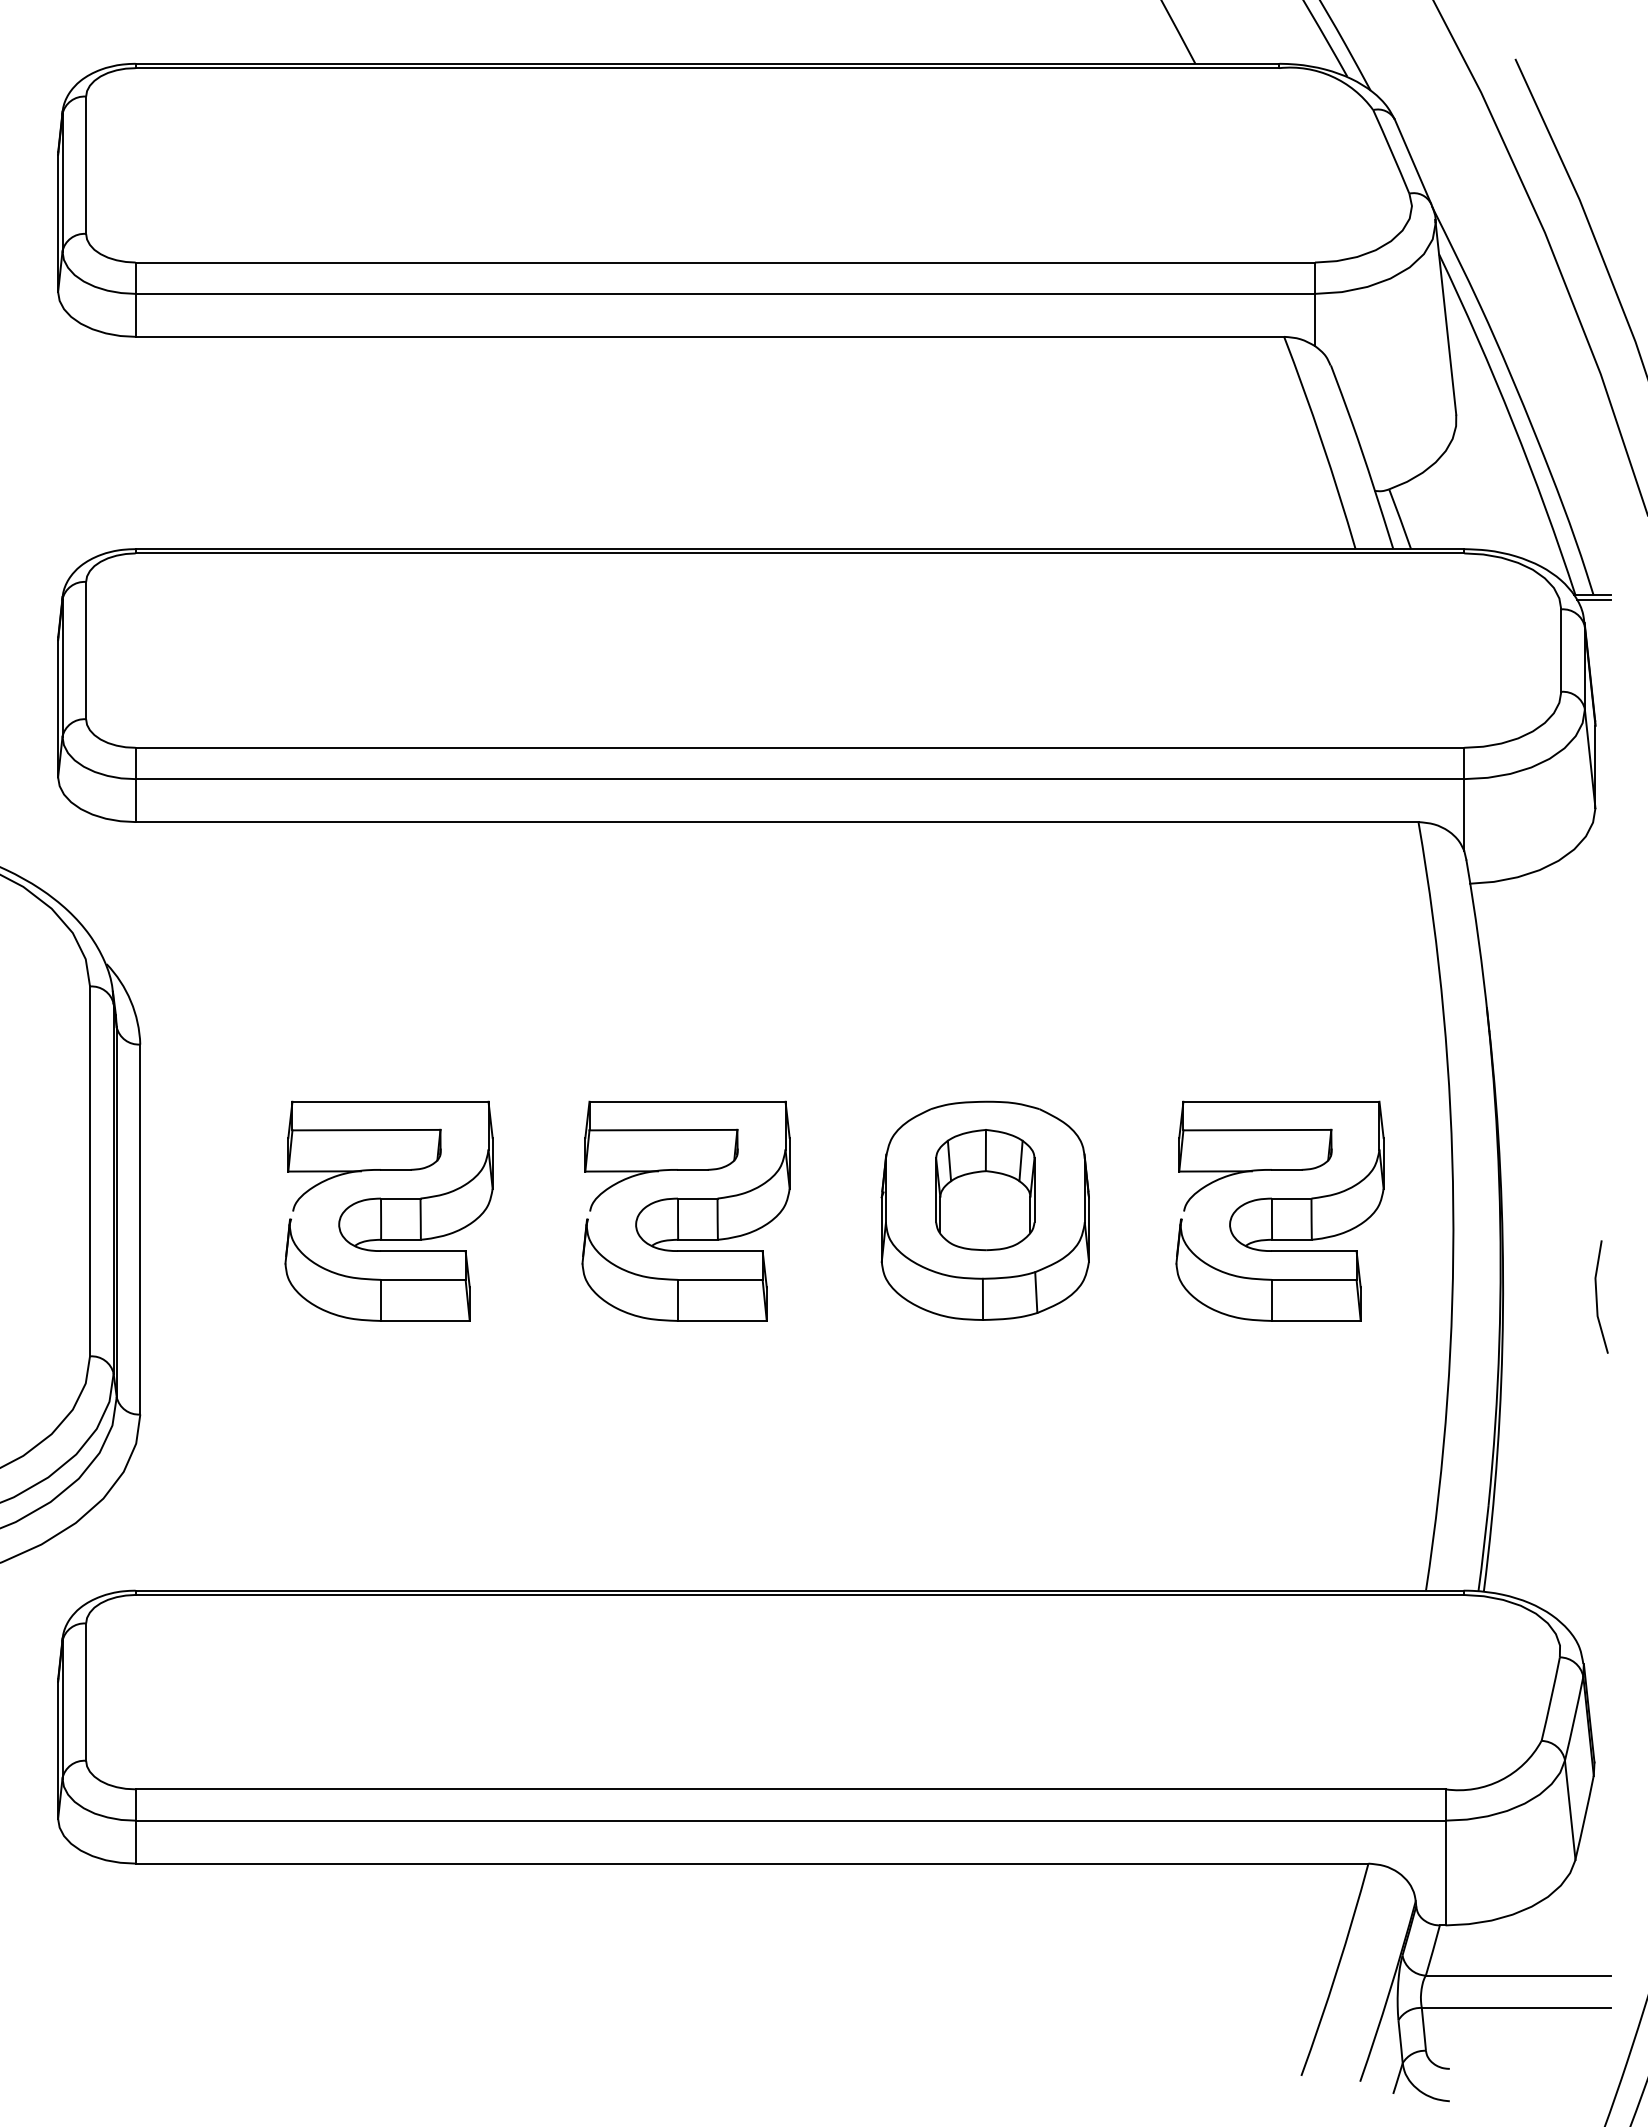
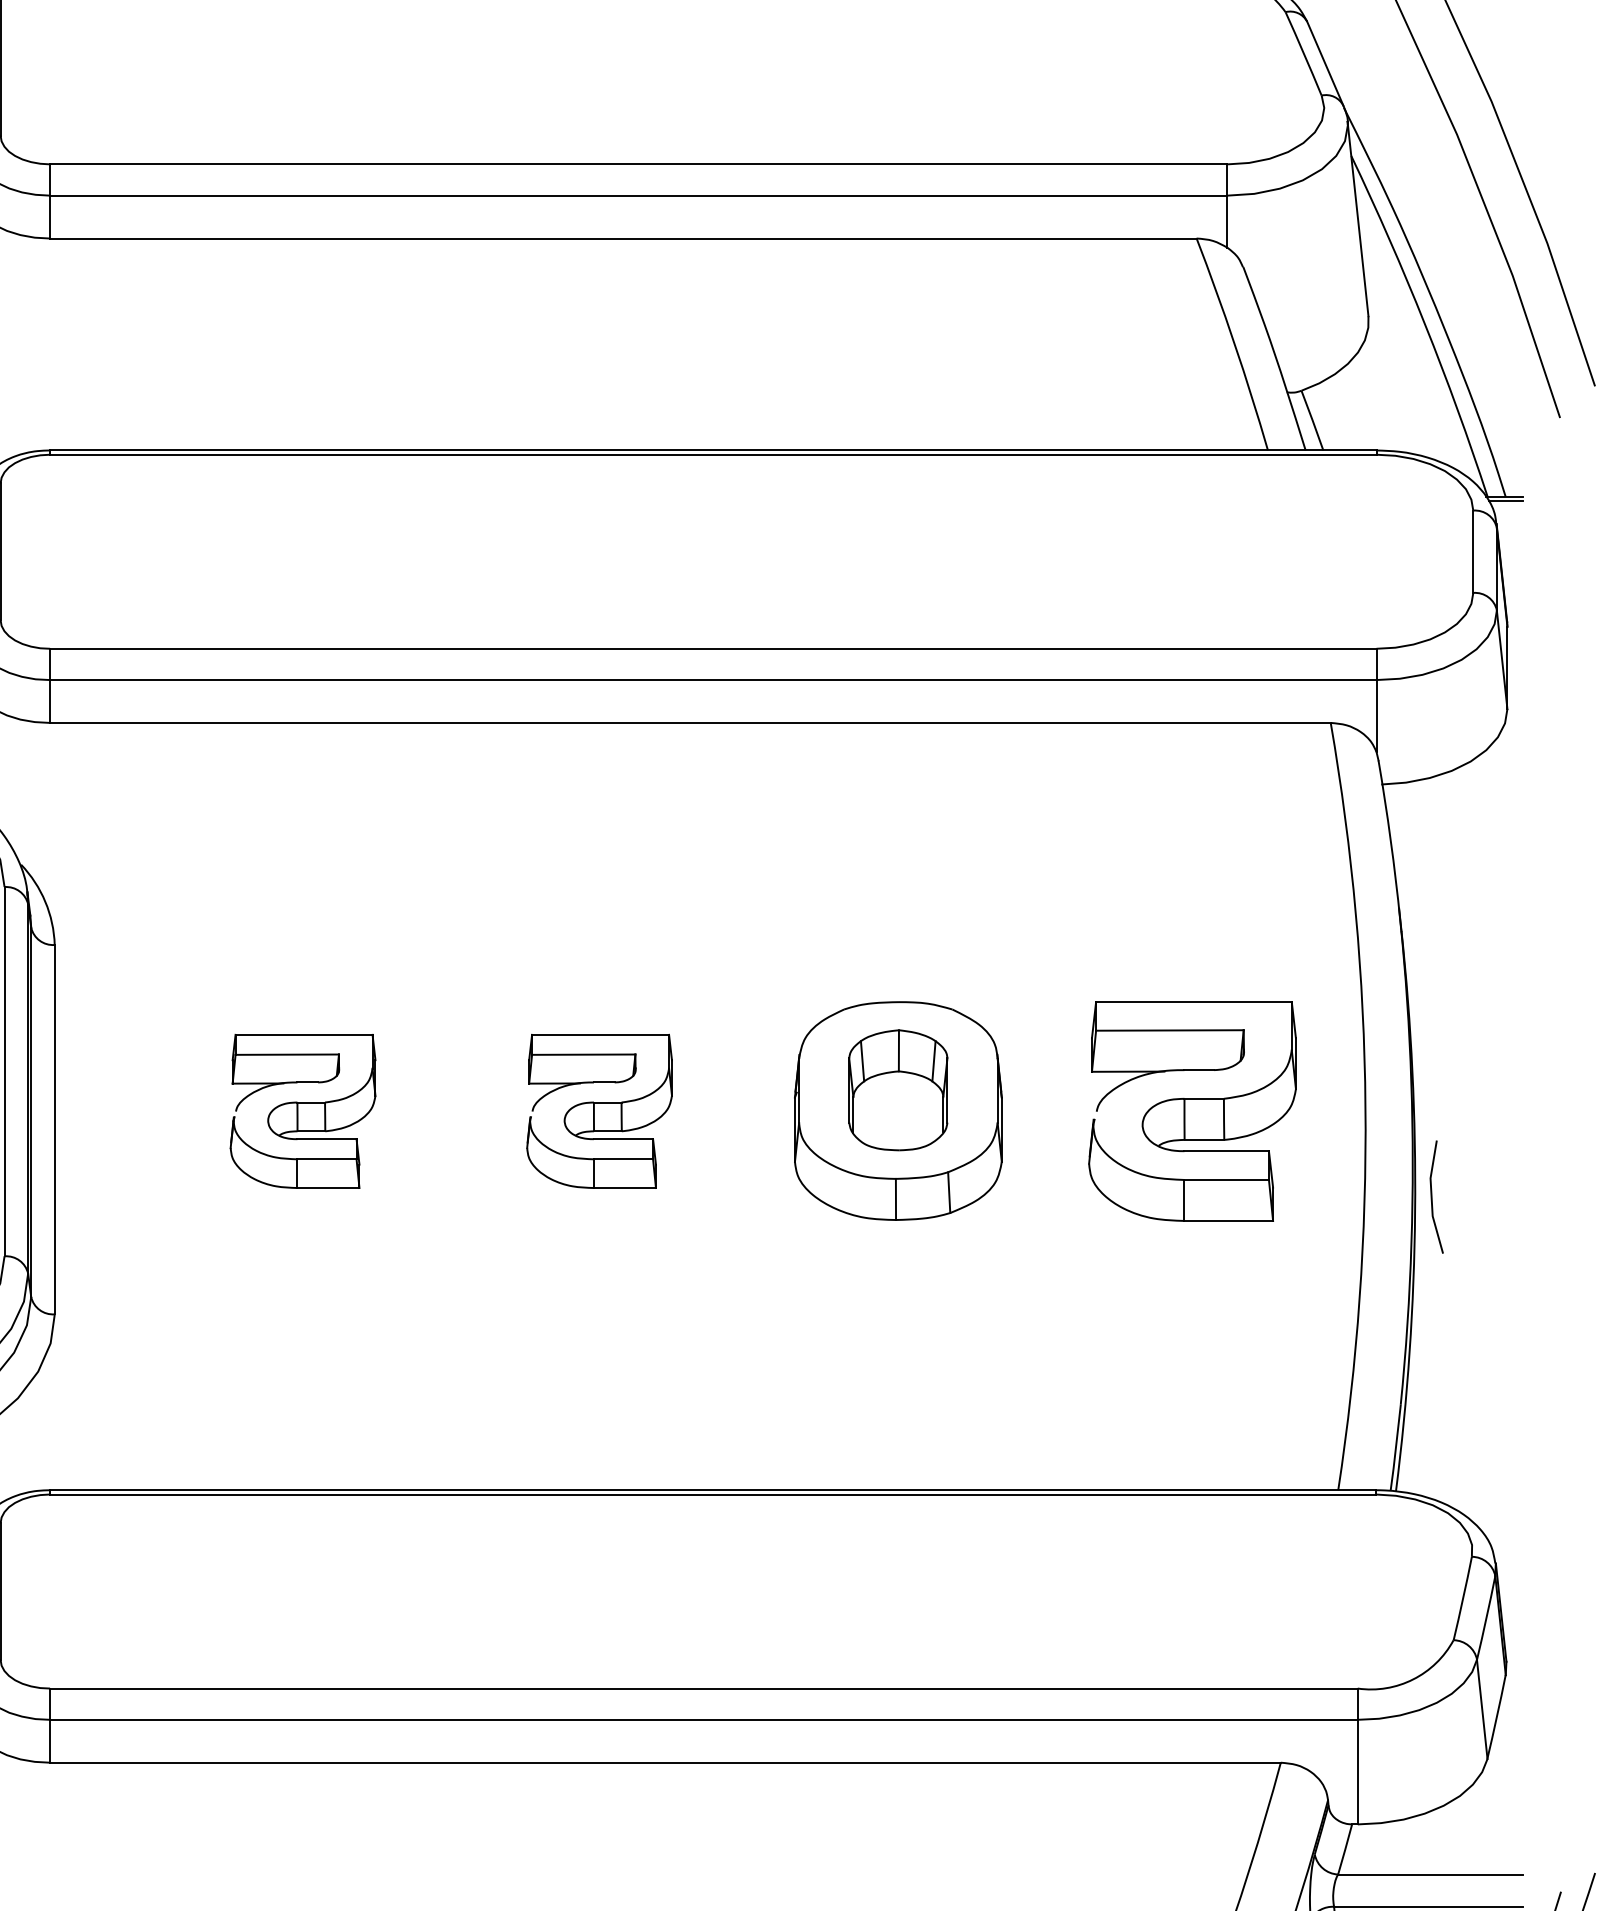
part: (388, 1210) -> (302, 1110), size x0.7
part: (685, 1210) -> (599, 1110), size x0.7
line: (1597, 1296) -> (1432, 1196), moved

